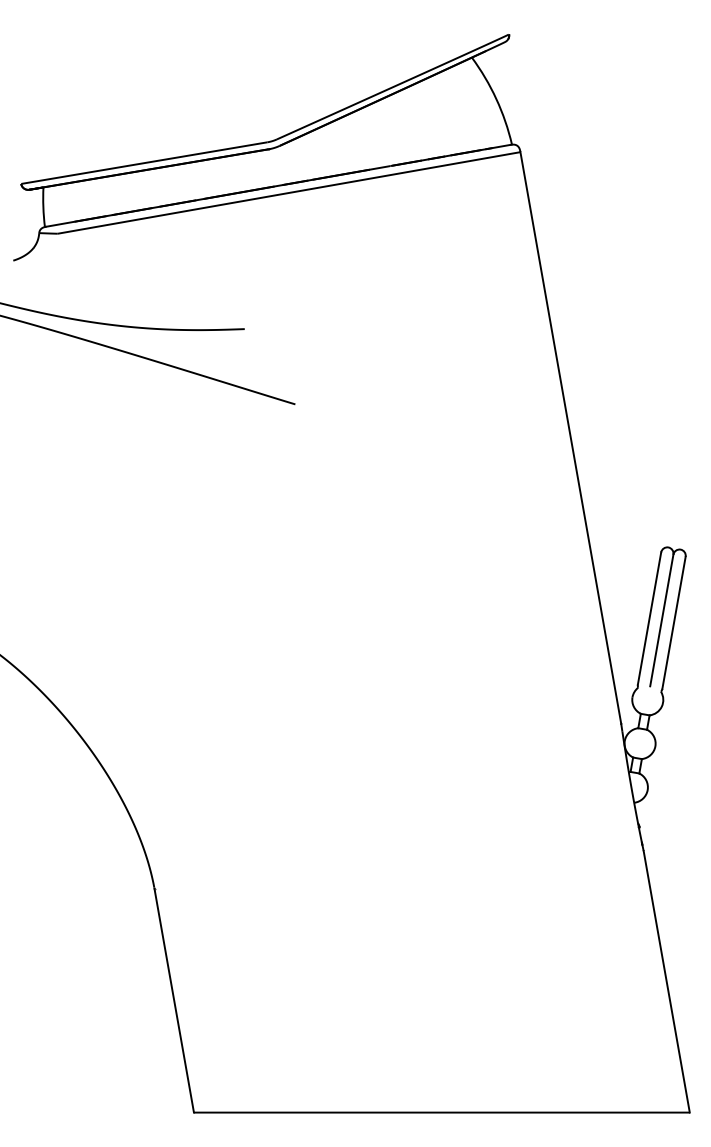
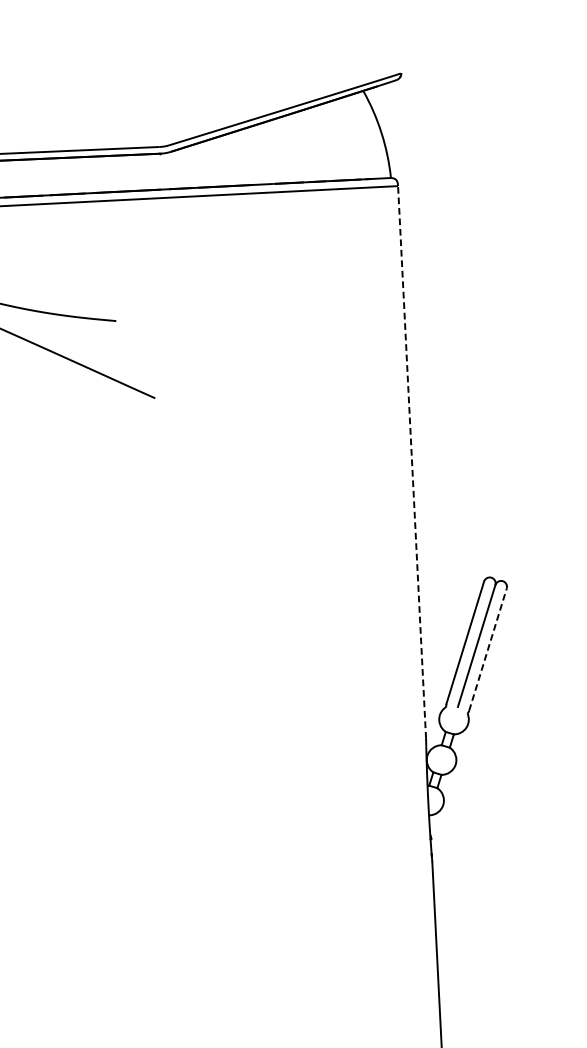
line: (570, 437) -> (411, 462), solid -> dashed
line: (674, 622) -> (488, 649), solid -> dashed

